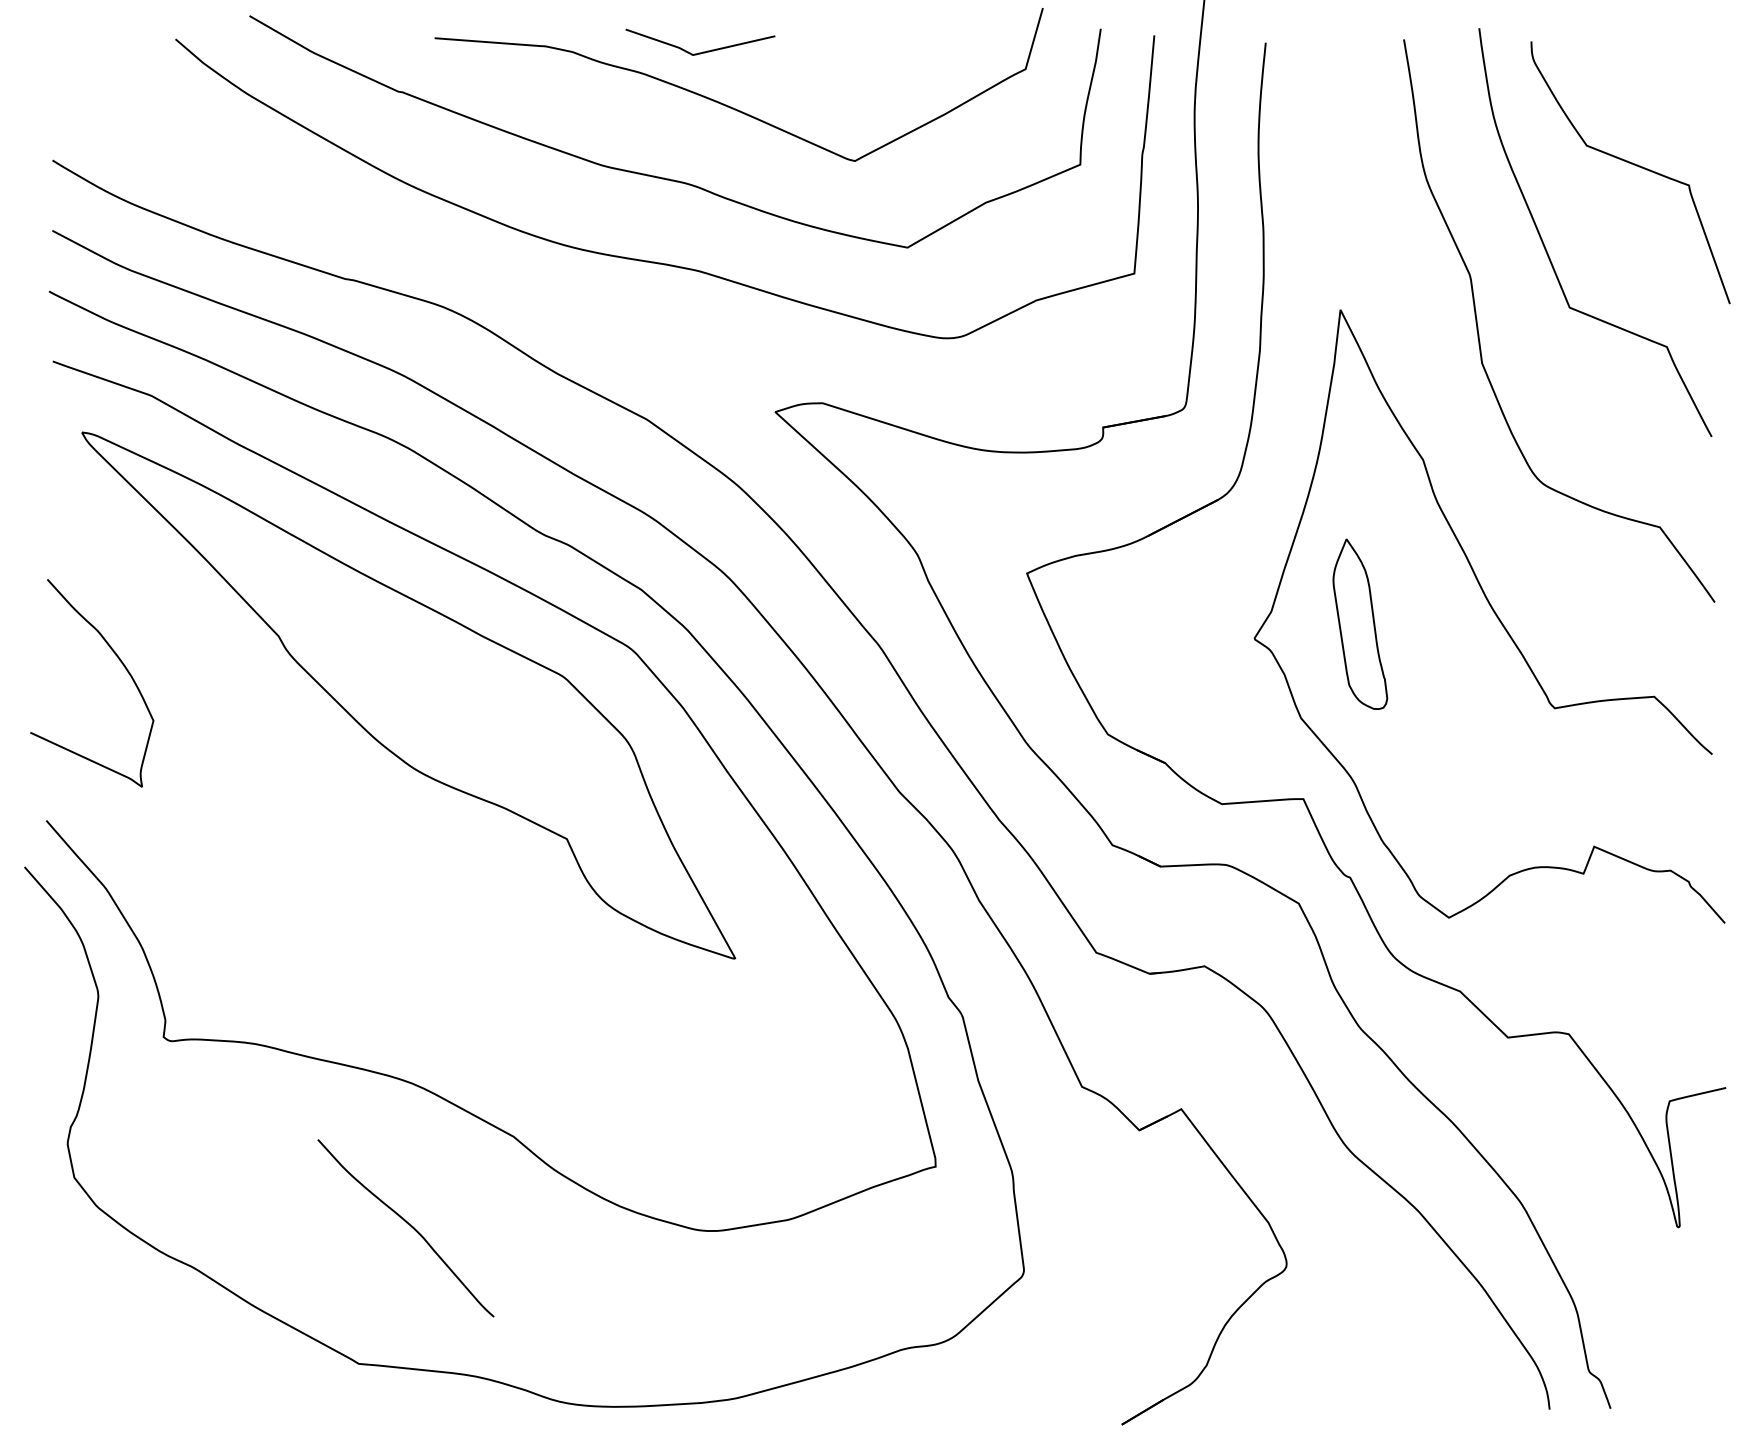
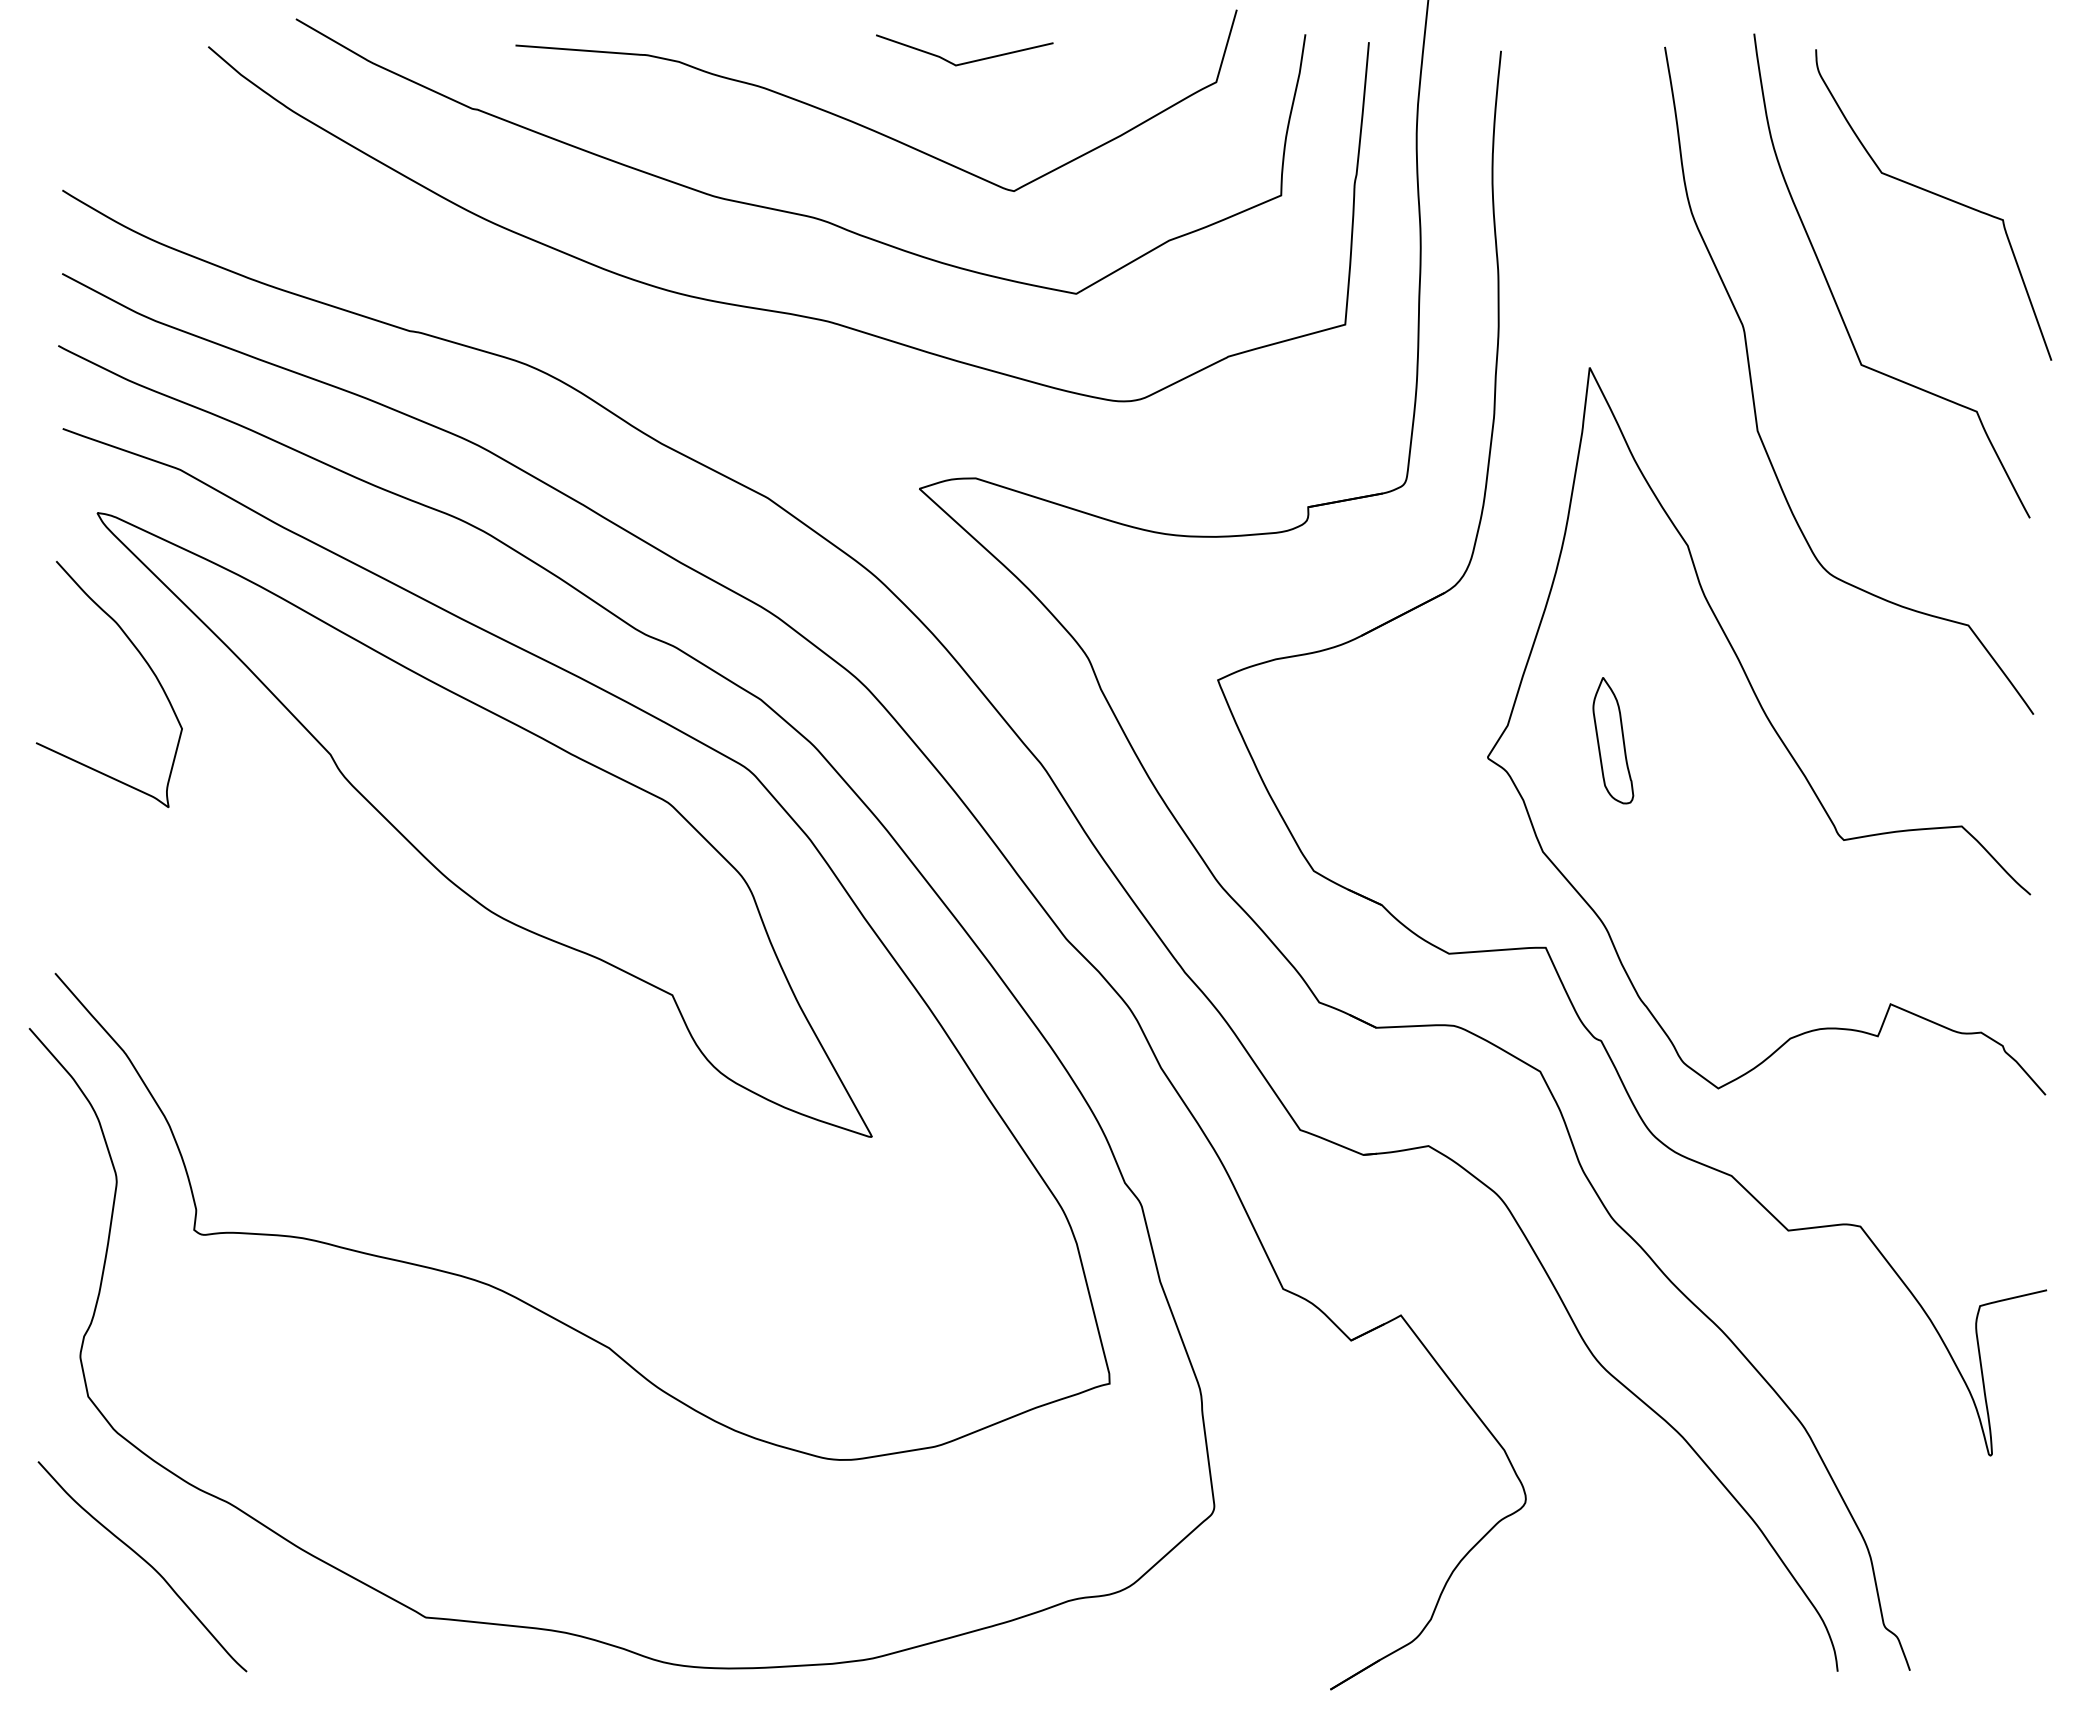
curve: (702, 51) -> (967, 61), moved
part: (1360, 624) -> (1613, 740), size x0.62
curve: (121, 663) -> (144, 661), moved
curve: (408, 1224) -> (145, 1562), moved

